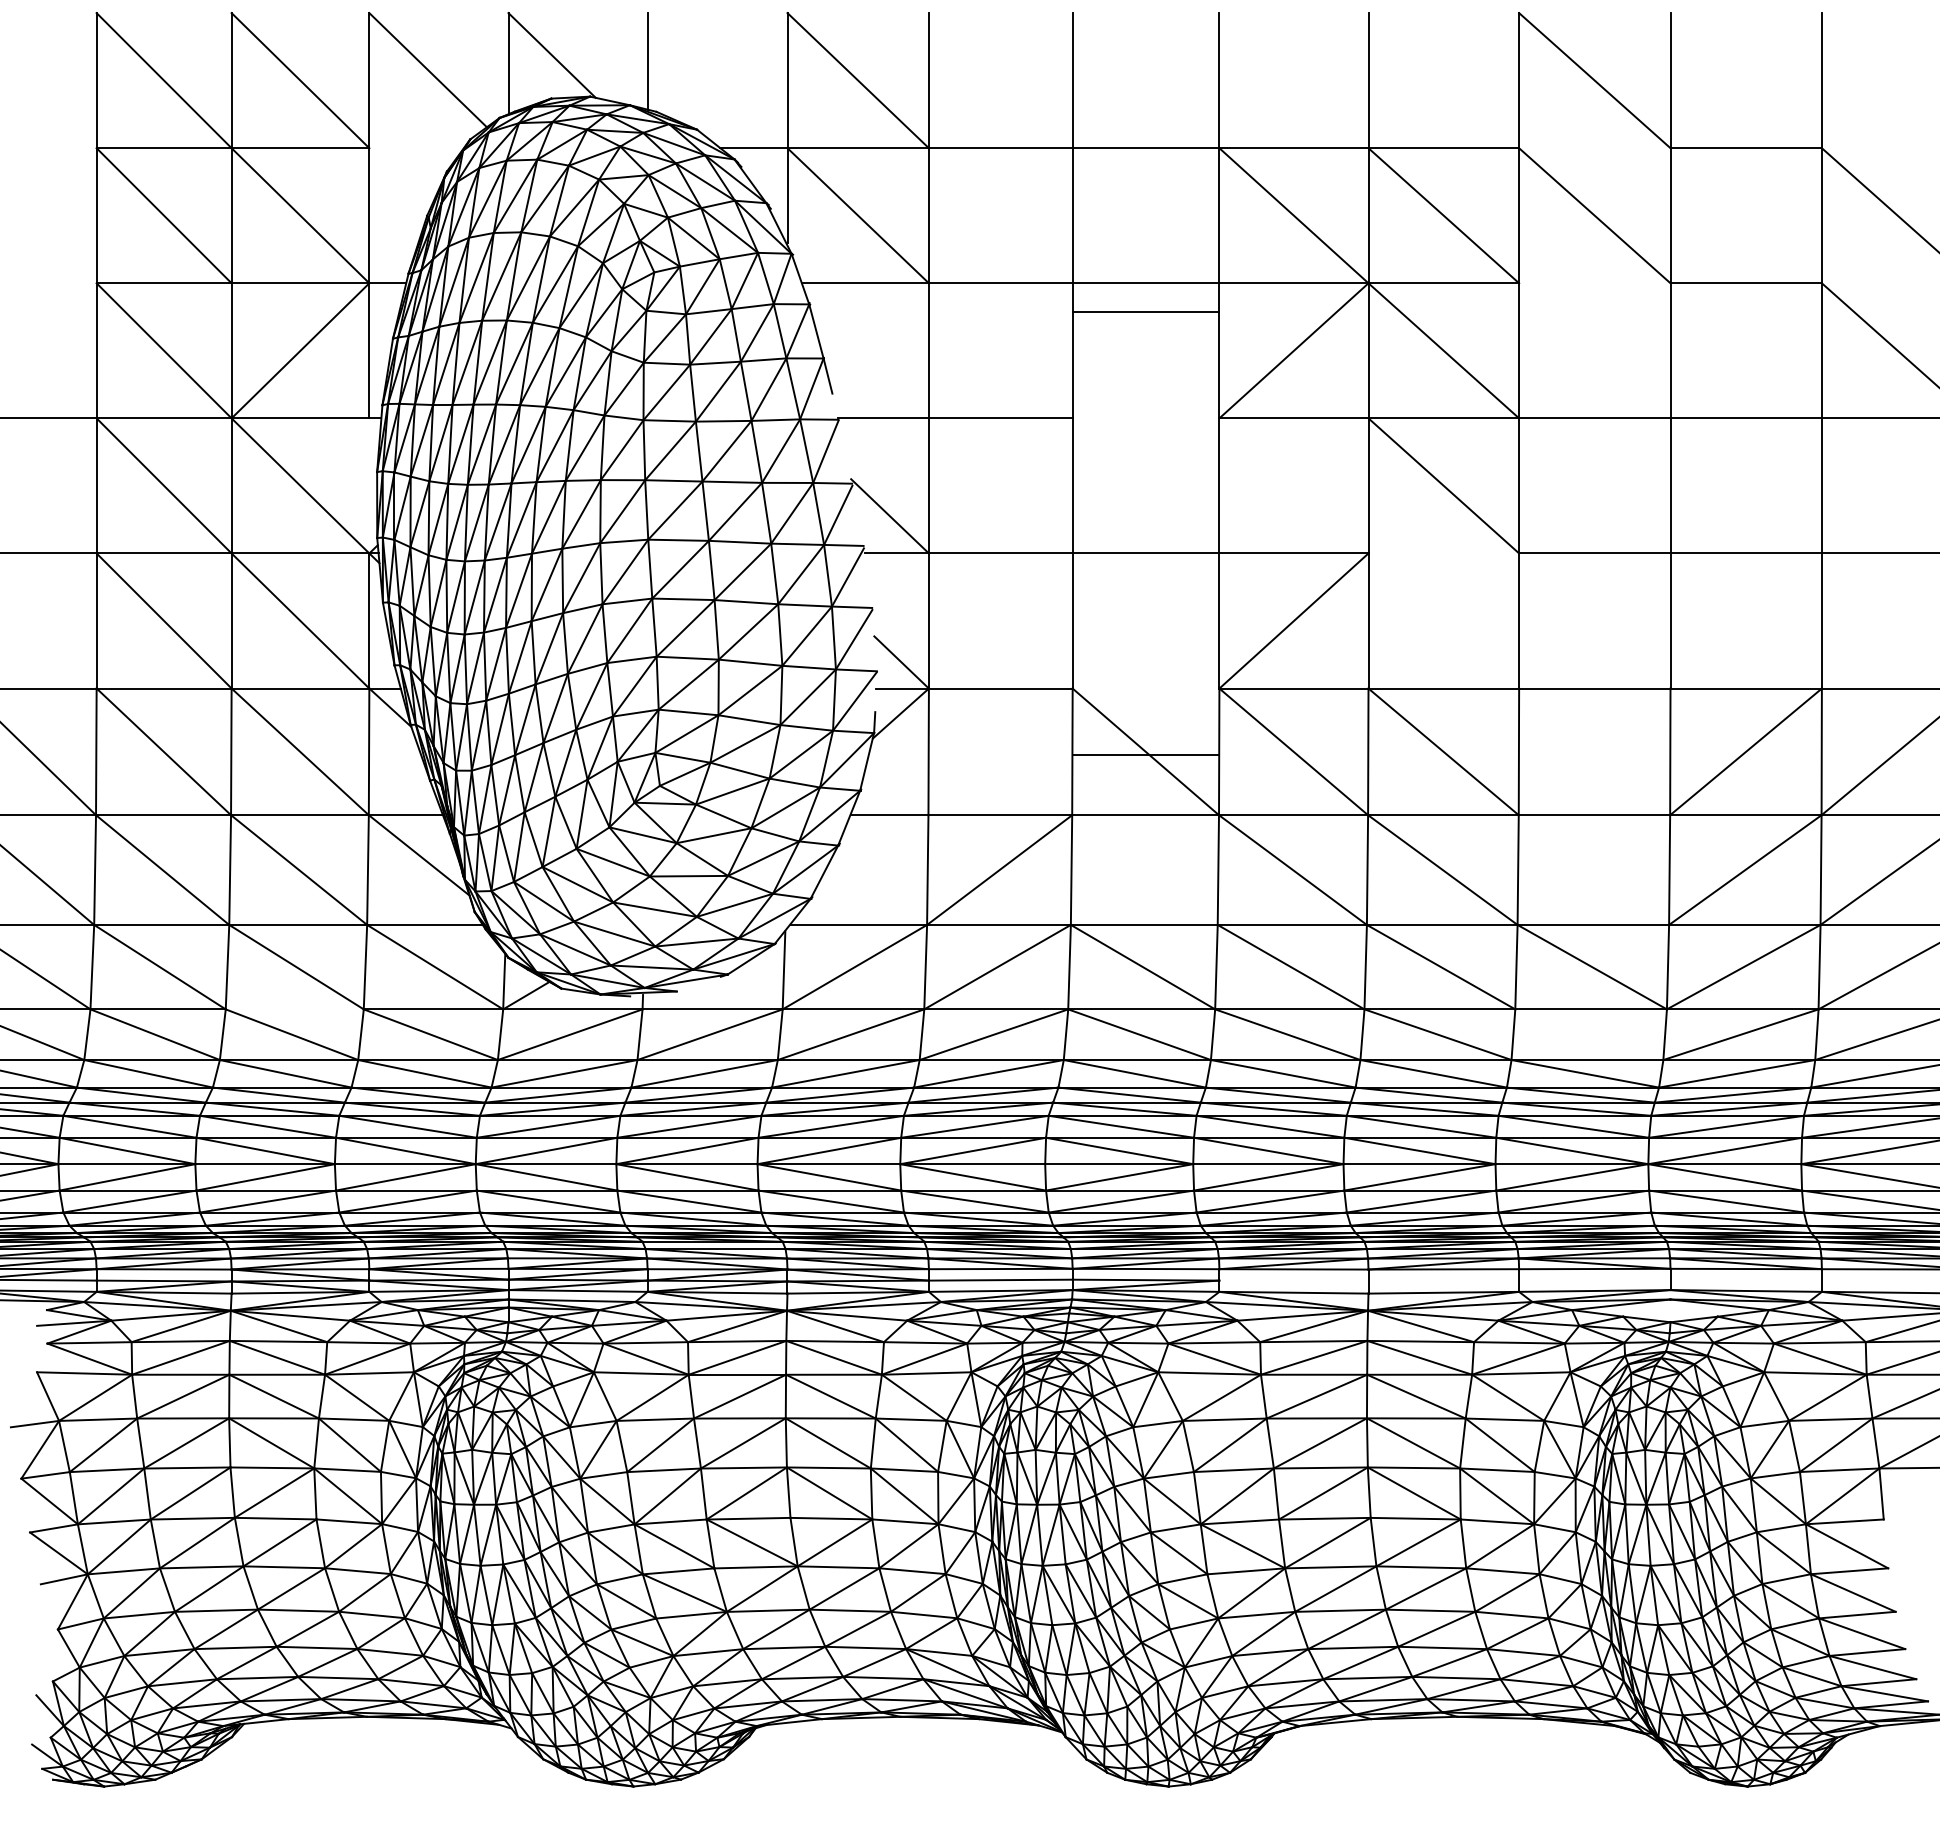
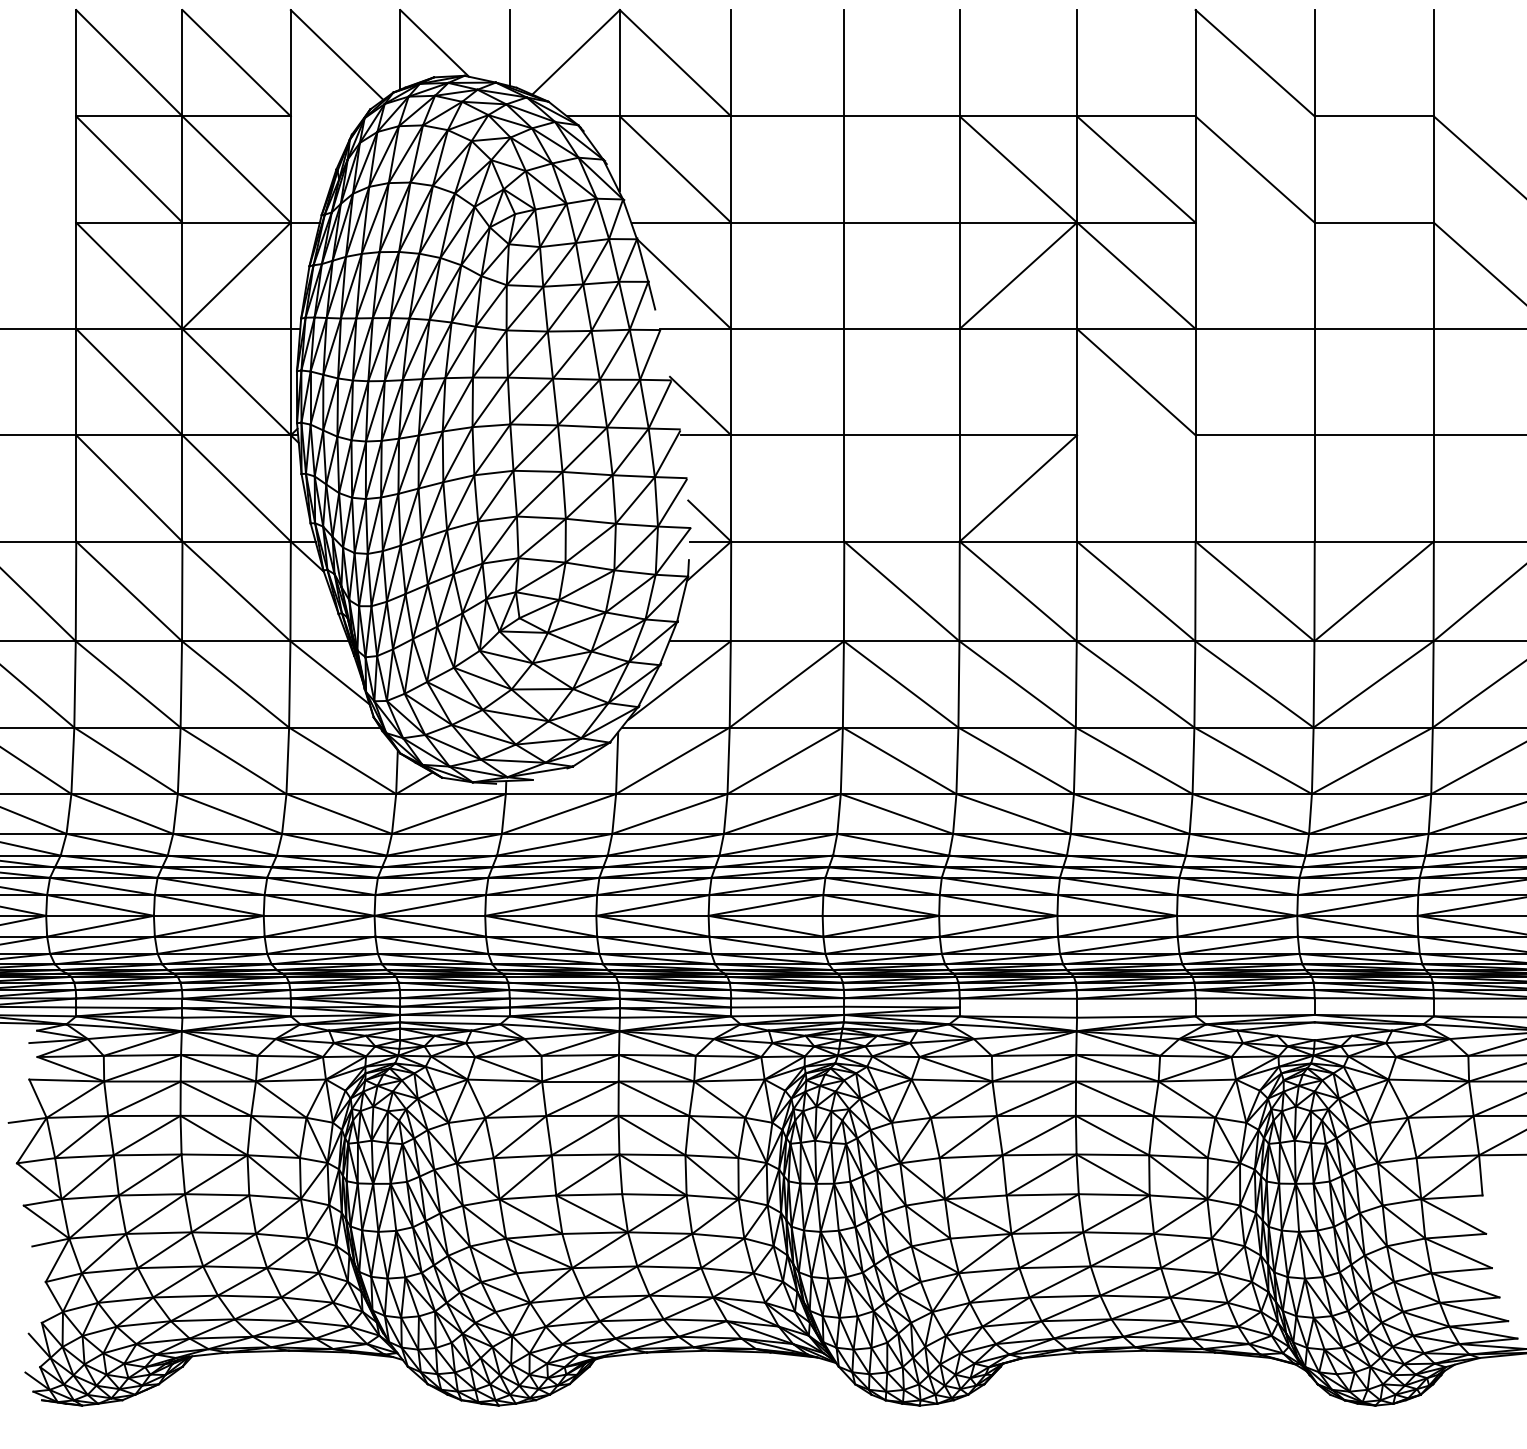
line: (731, 66) -> (575, 52), added
line: (1145, 312) -> (901, 329), moved
line: (869, 361) -> (684, 284), added
line: (369, 485) -> (290, 381), added
line: (1594, 751) -> (1254, 591), added
line: (1145, 754) -> (901, 541), moved
line: (863, 864) -> (679, 680), added
line: (1144, 869) -> (900, 683), added
line: (1593, 869) -> (1254, 683), added
line: (294, 1009) -> (231, 794), added
line: (1589, 1034) -> (1250, 813), added

